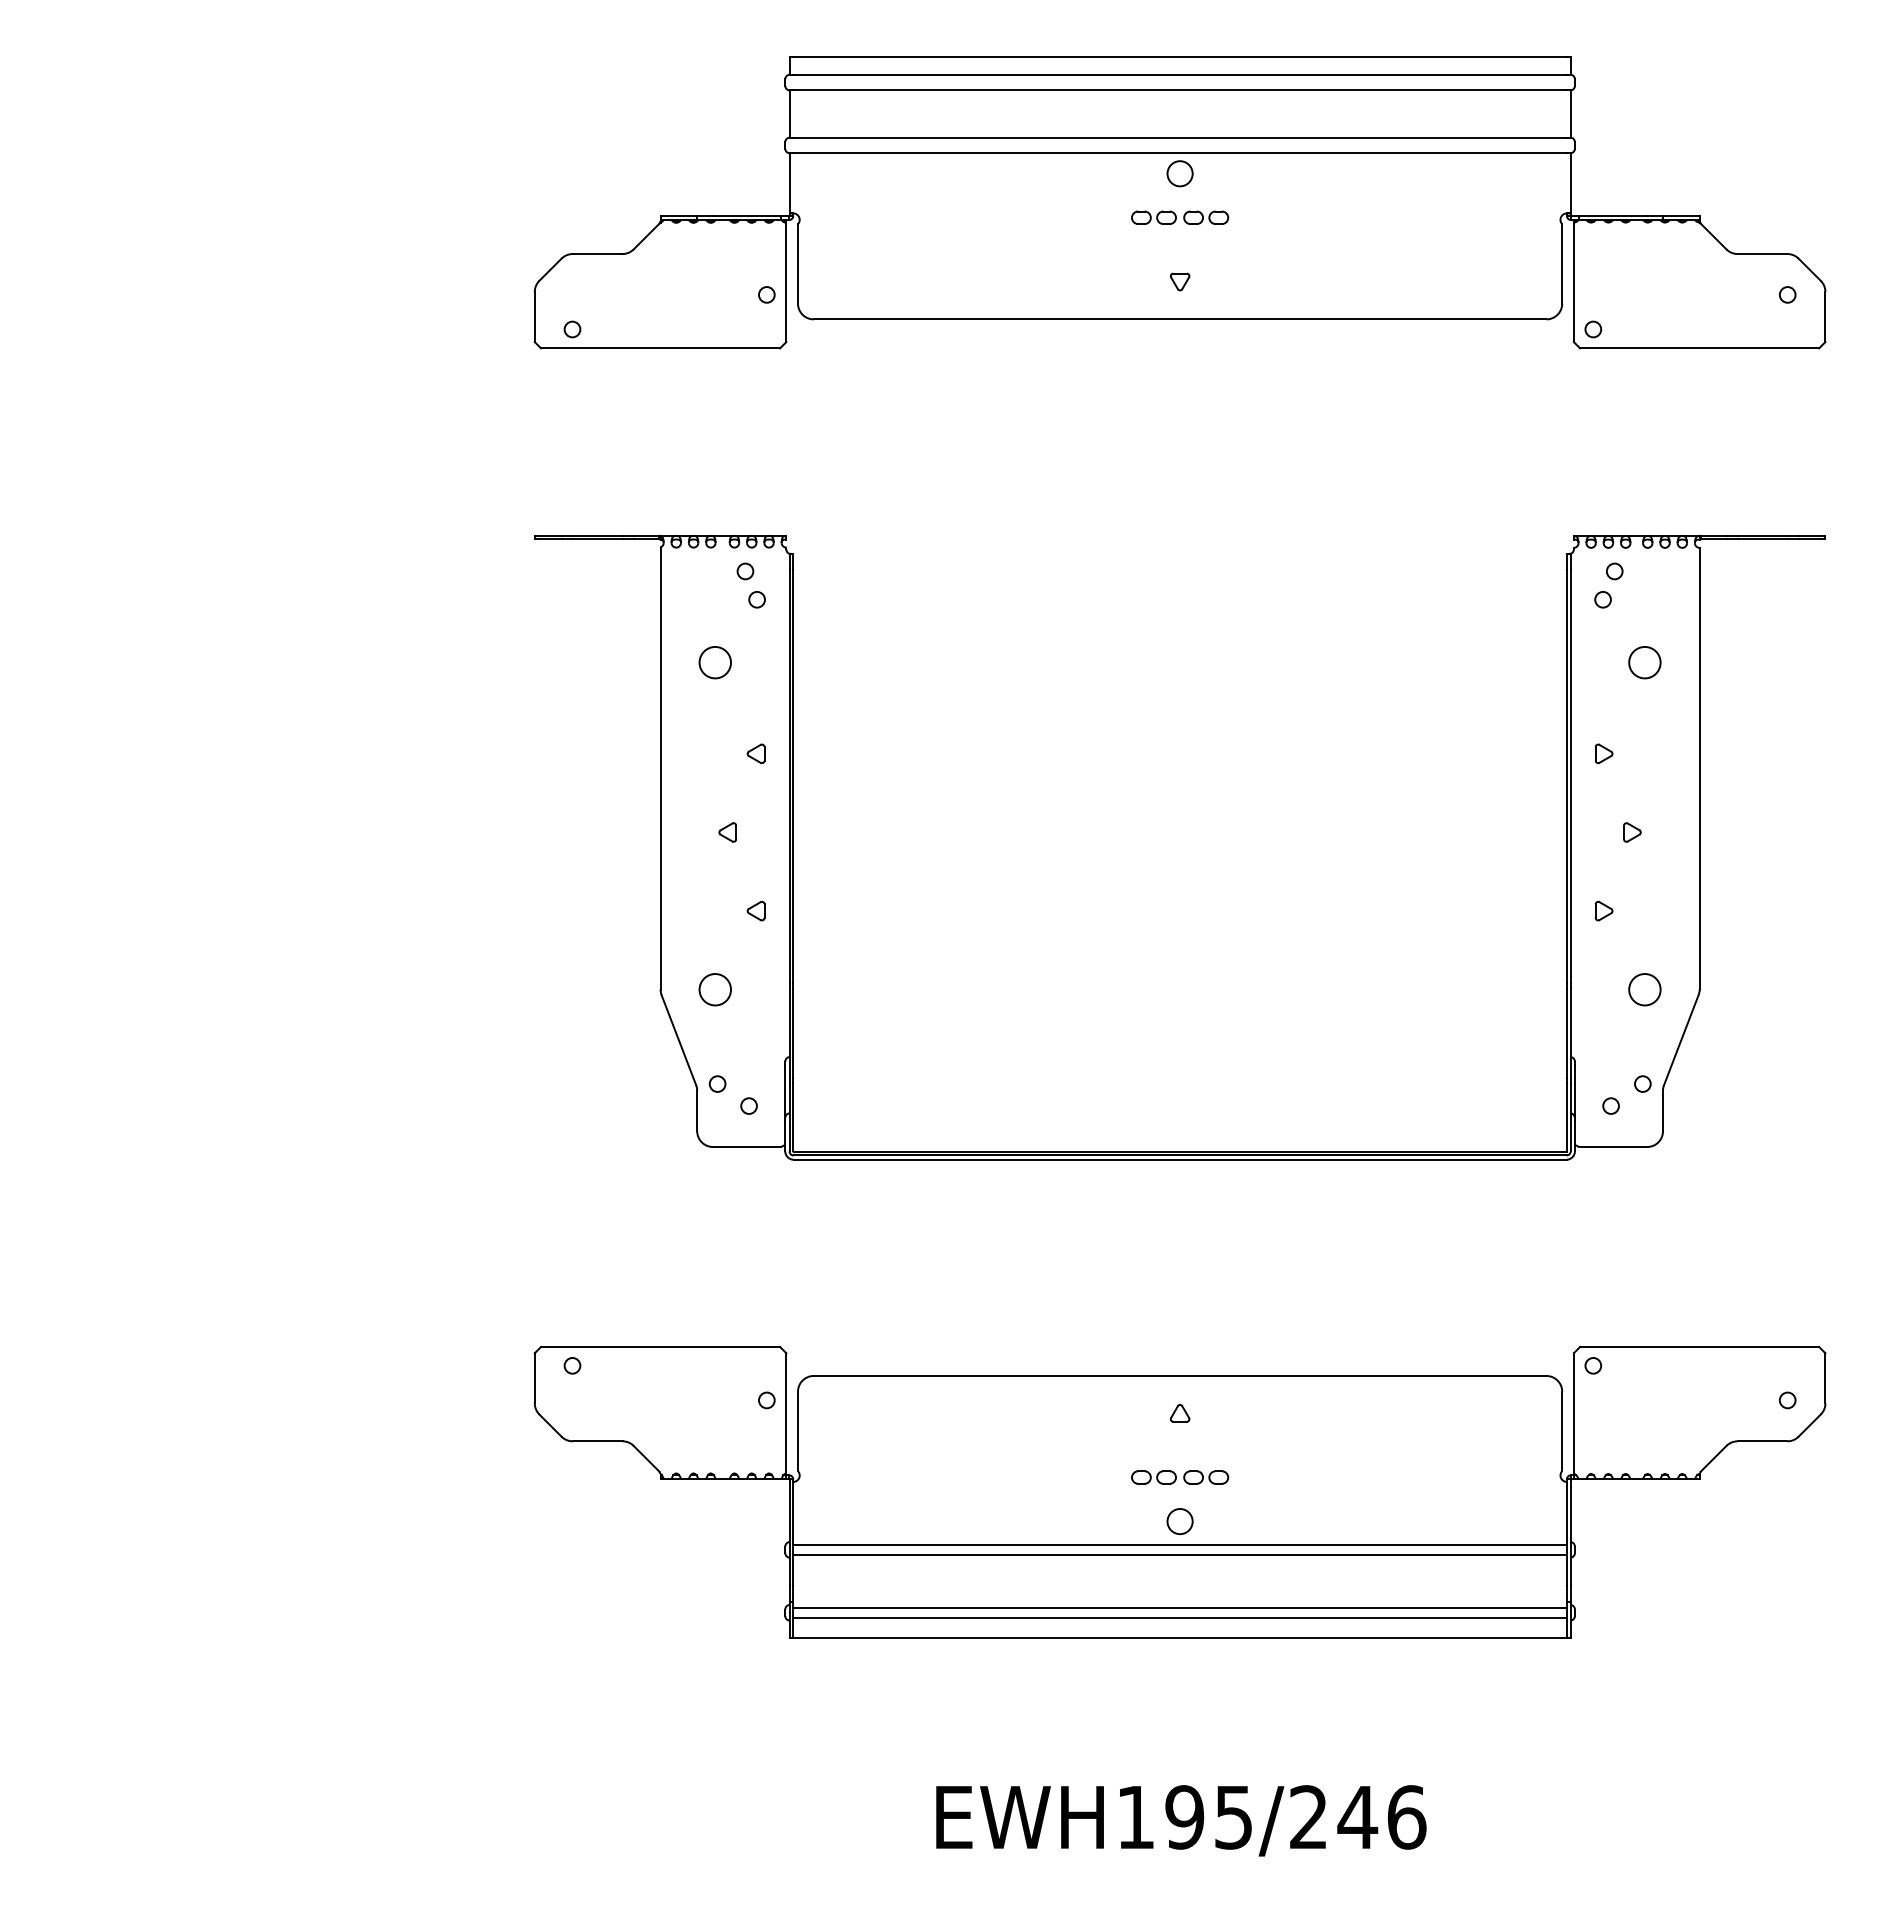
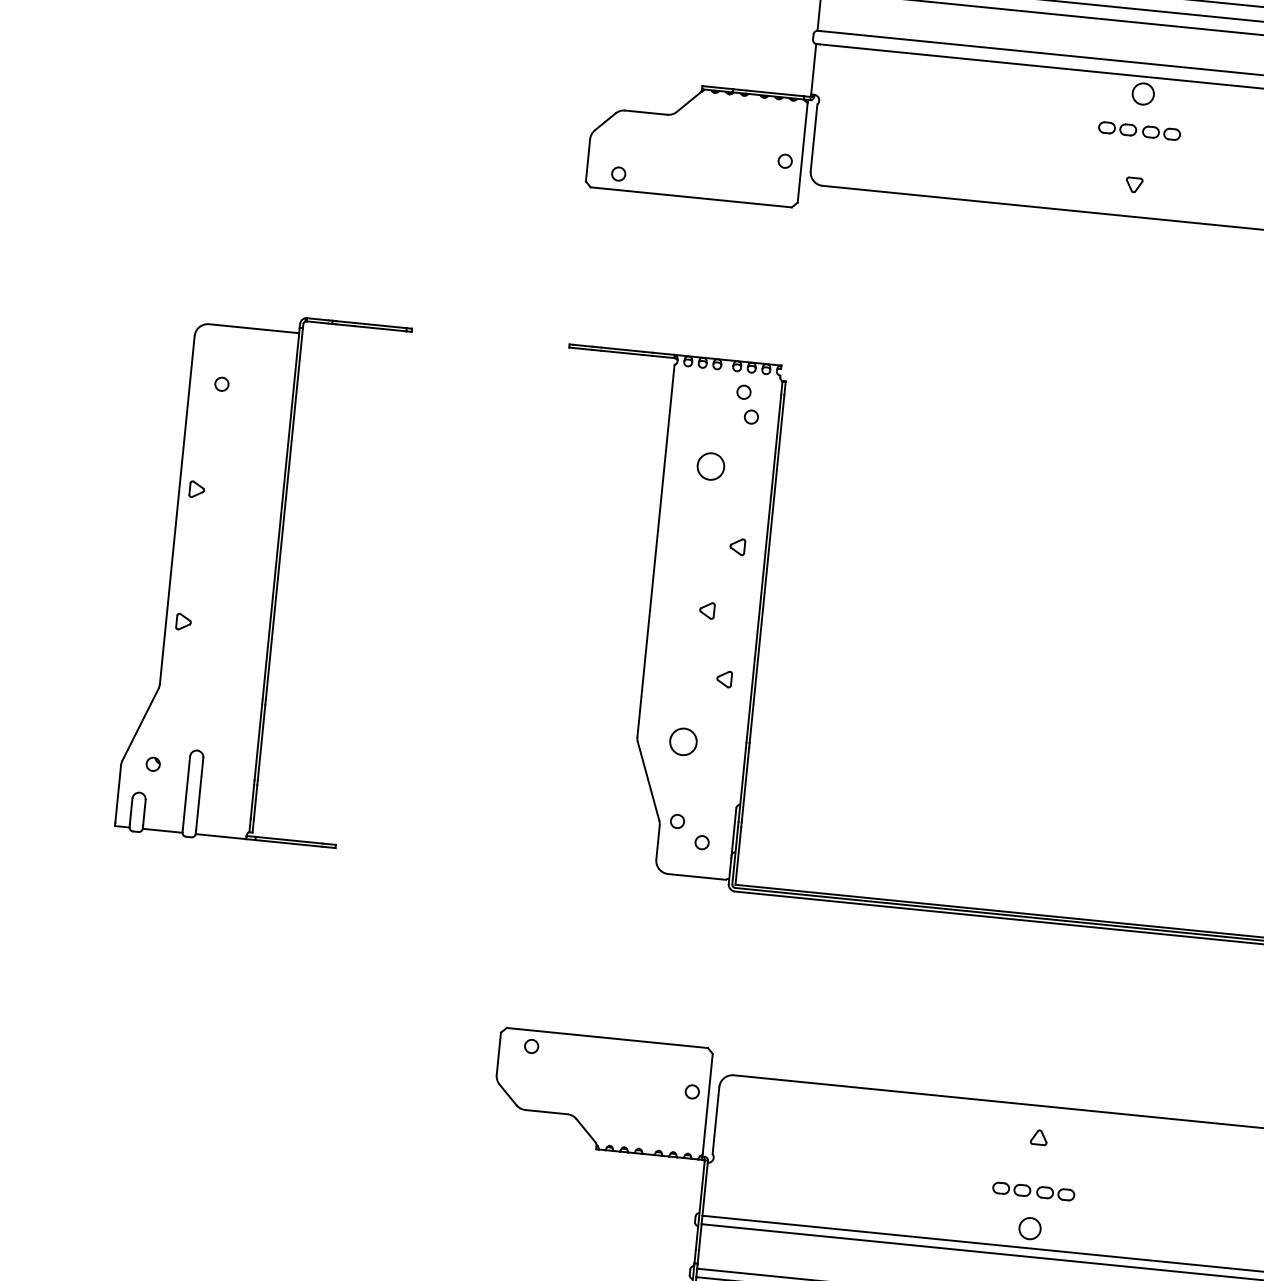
part: (201, 847) -> (262, 578), added

